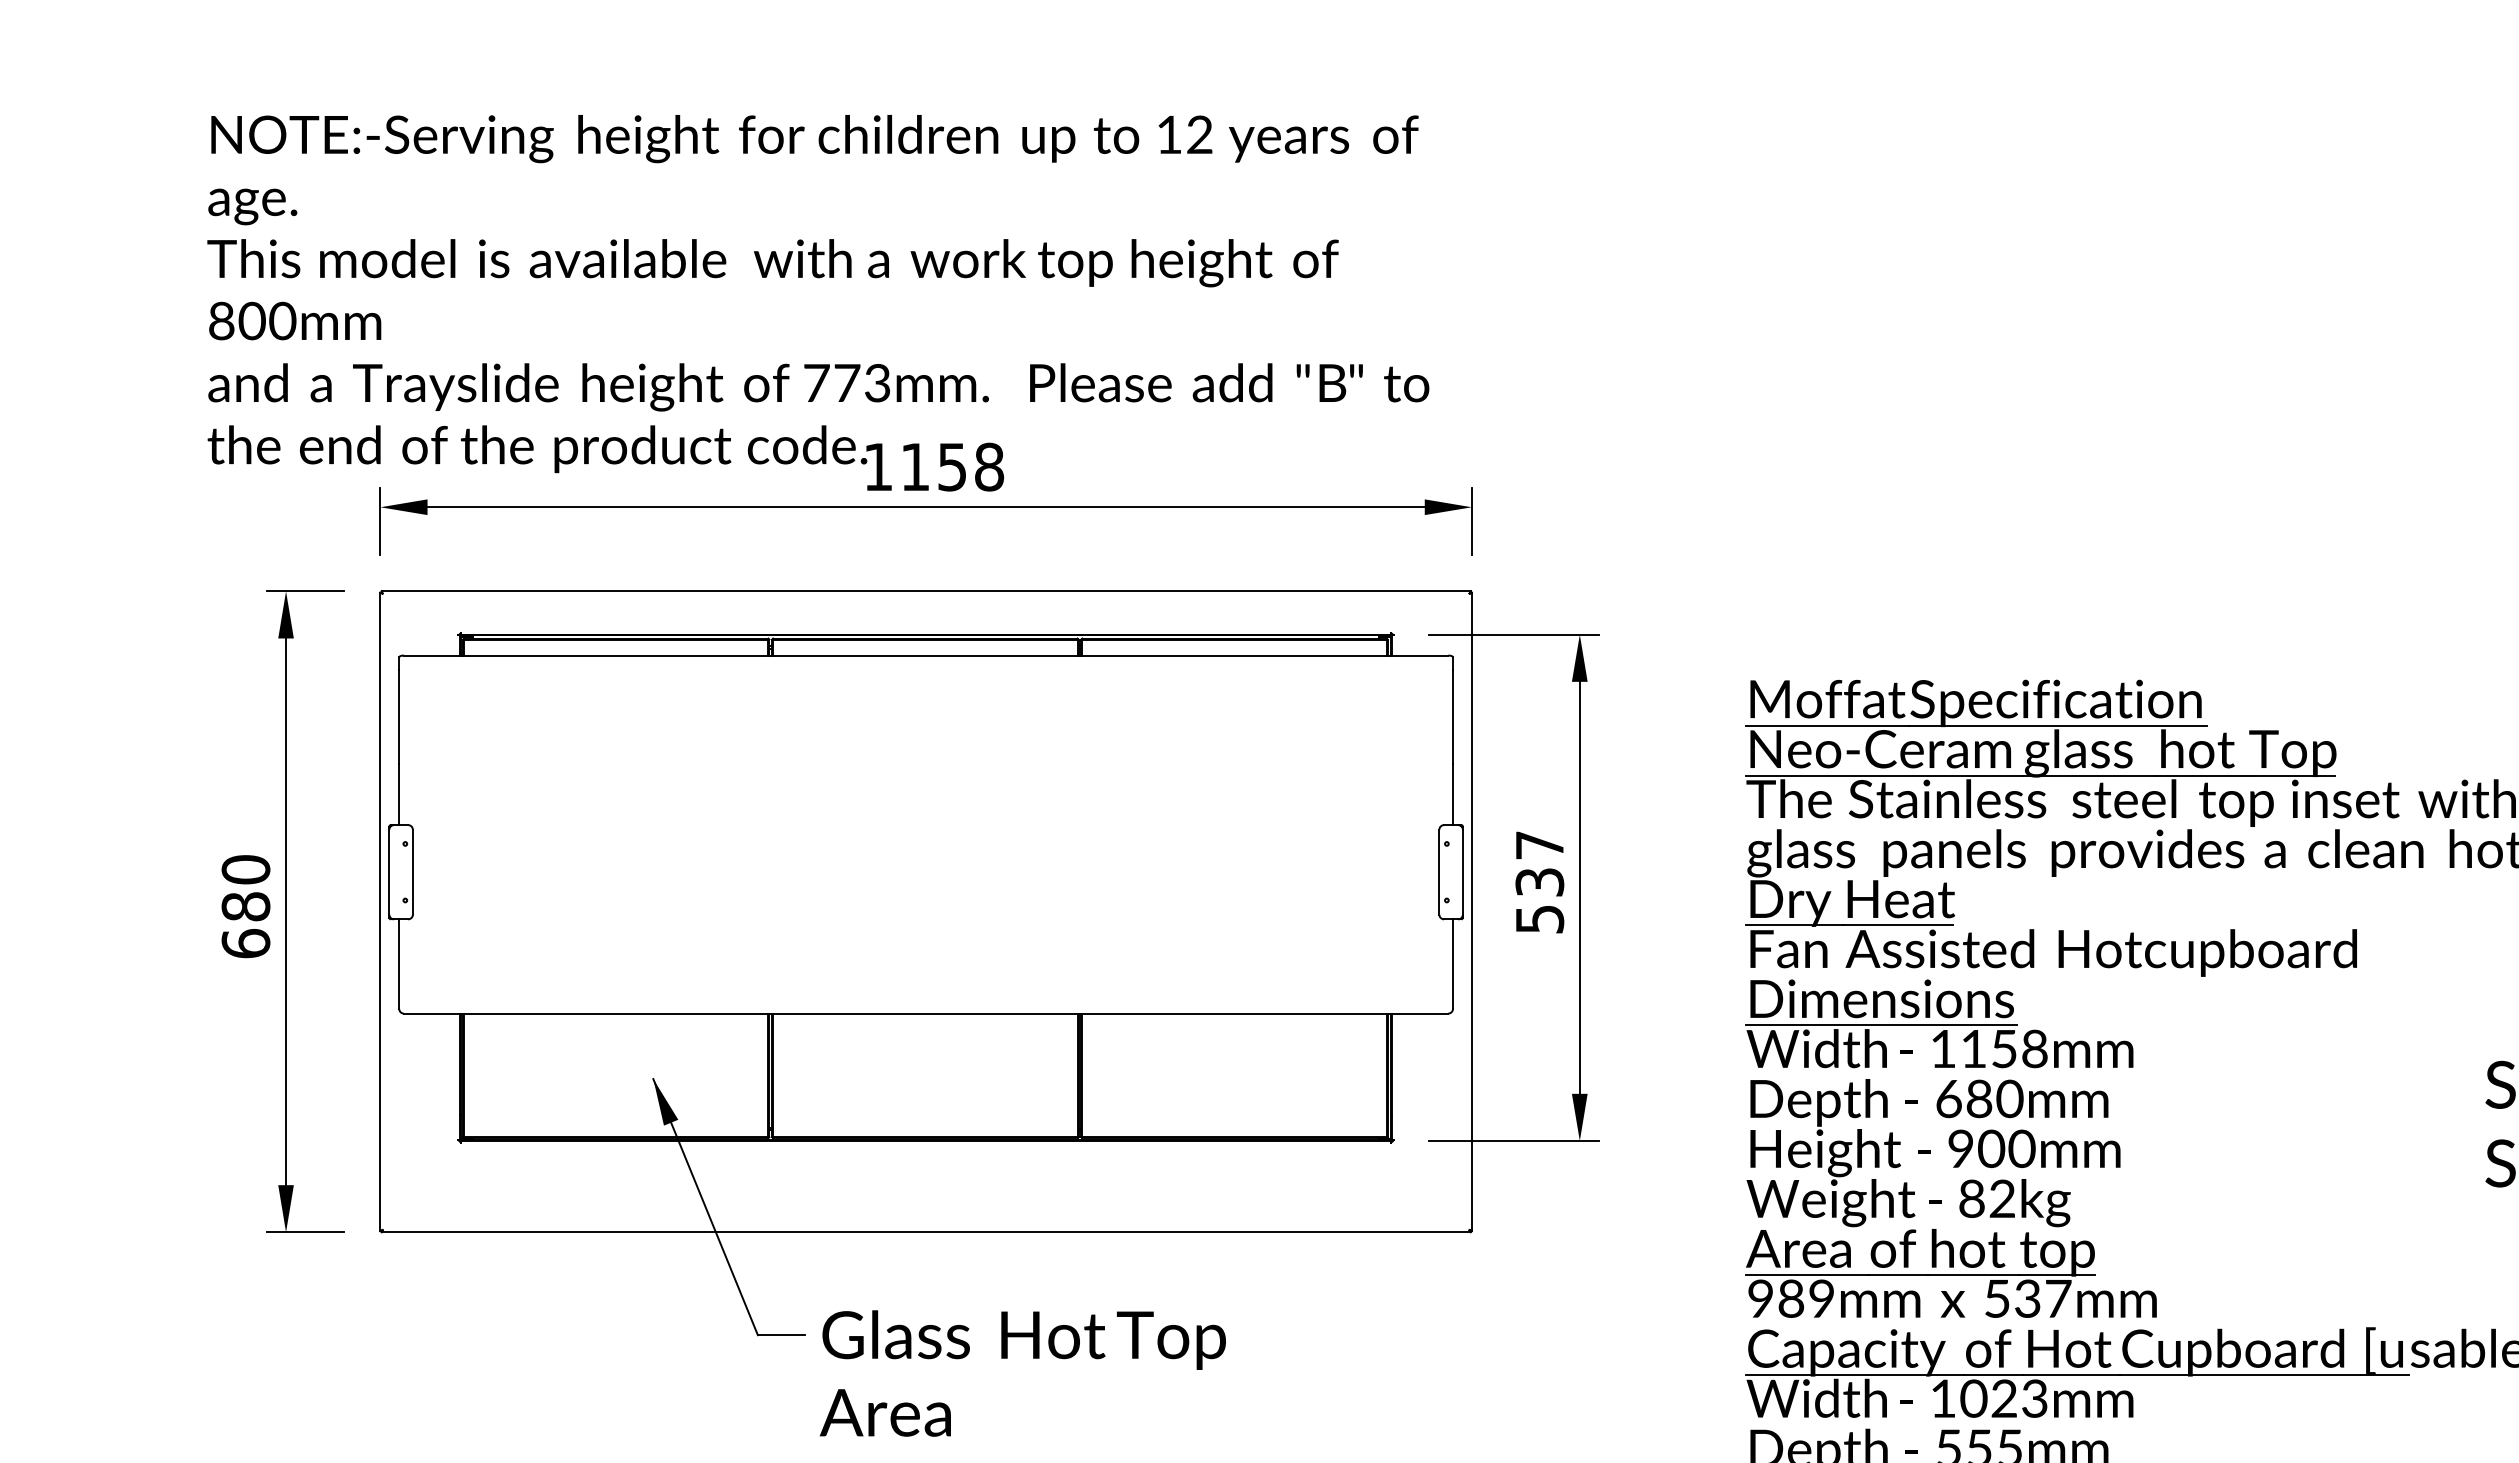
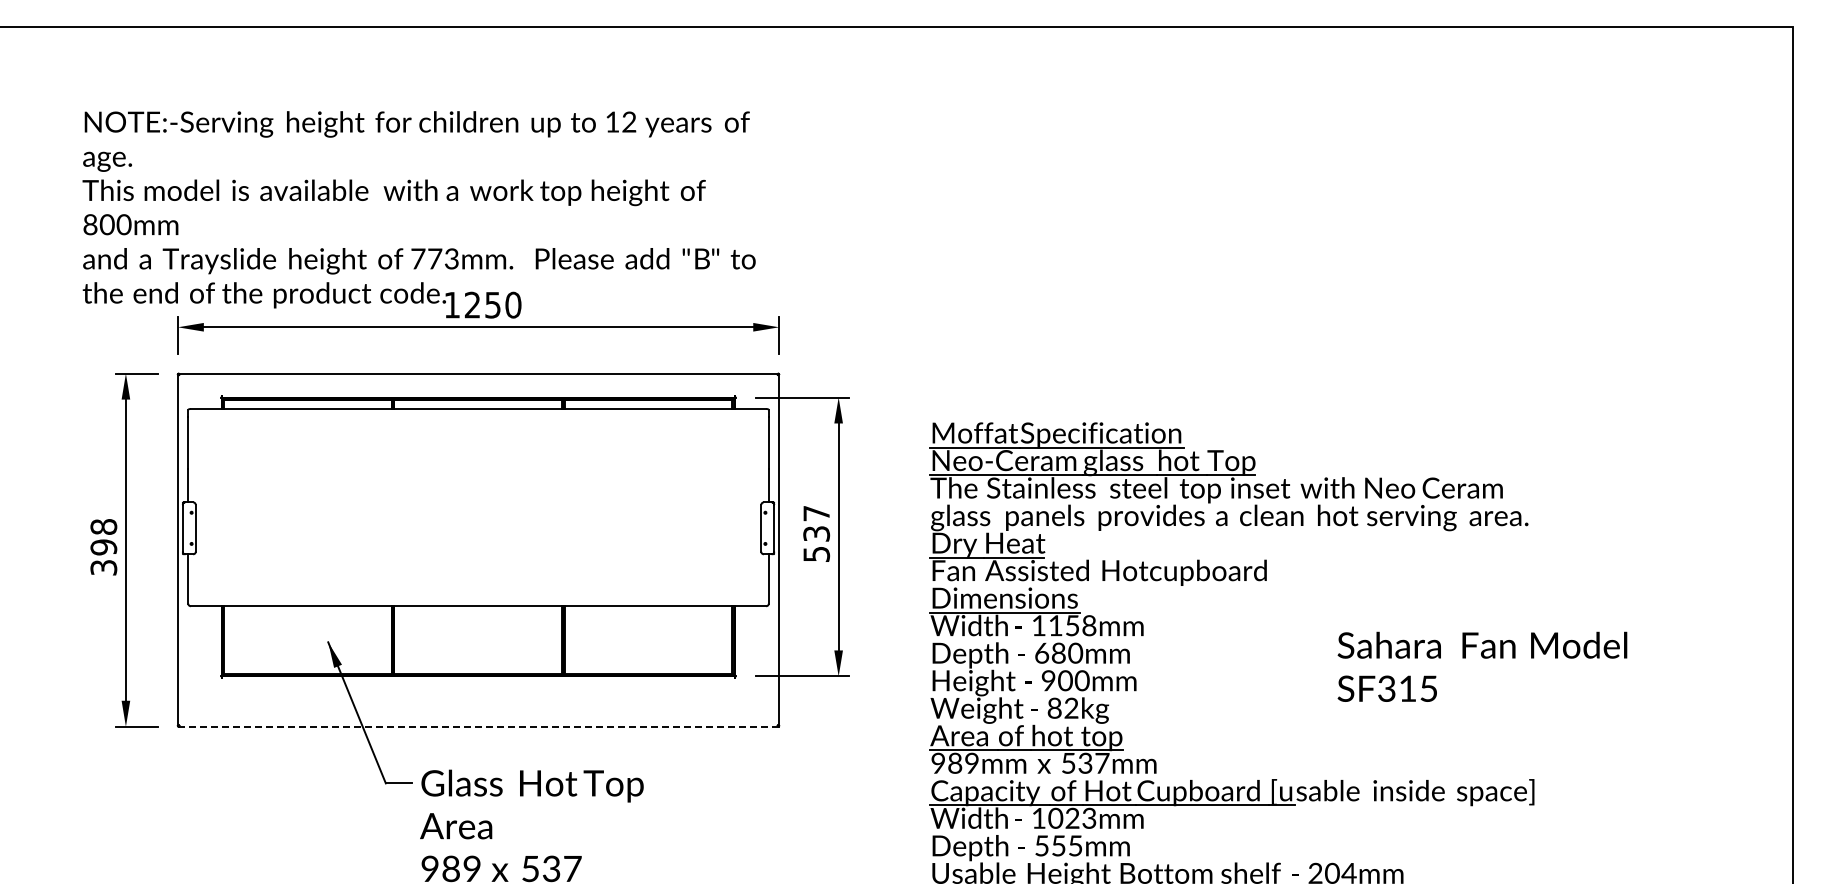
text: (951, 465) -> (492, 304), 1158 -> 1250
text: (245, 906) -> (103, 547), 680 -> 398
line: (926, 1231) -> (478, 726), solid -> dashed

